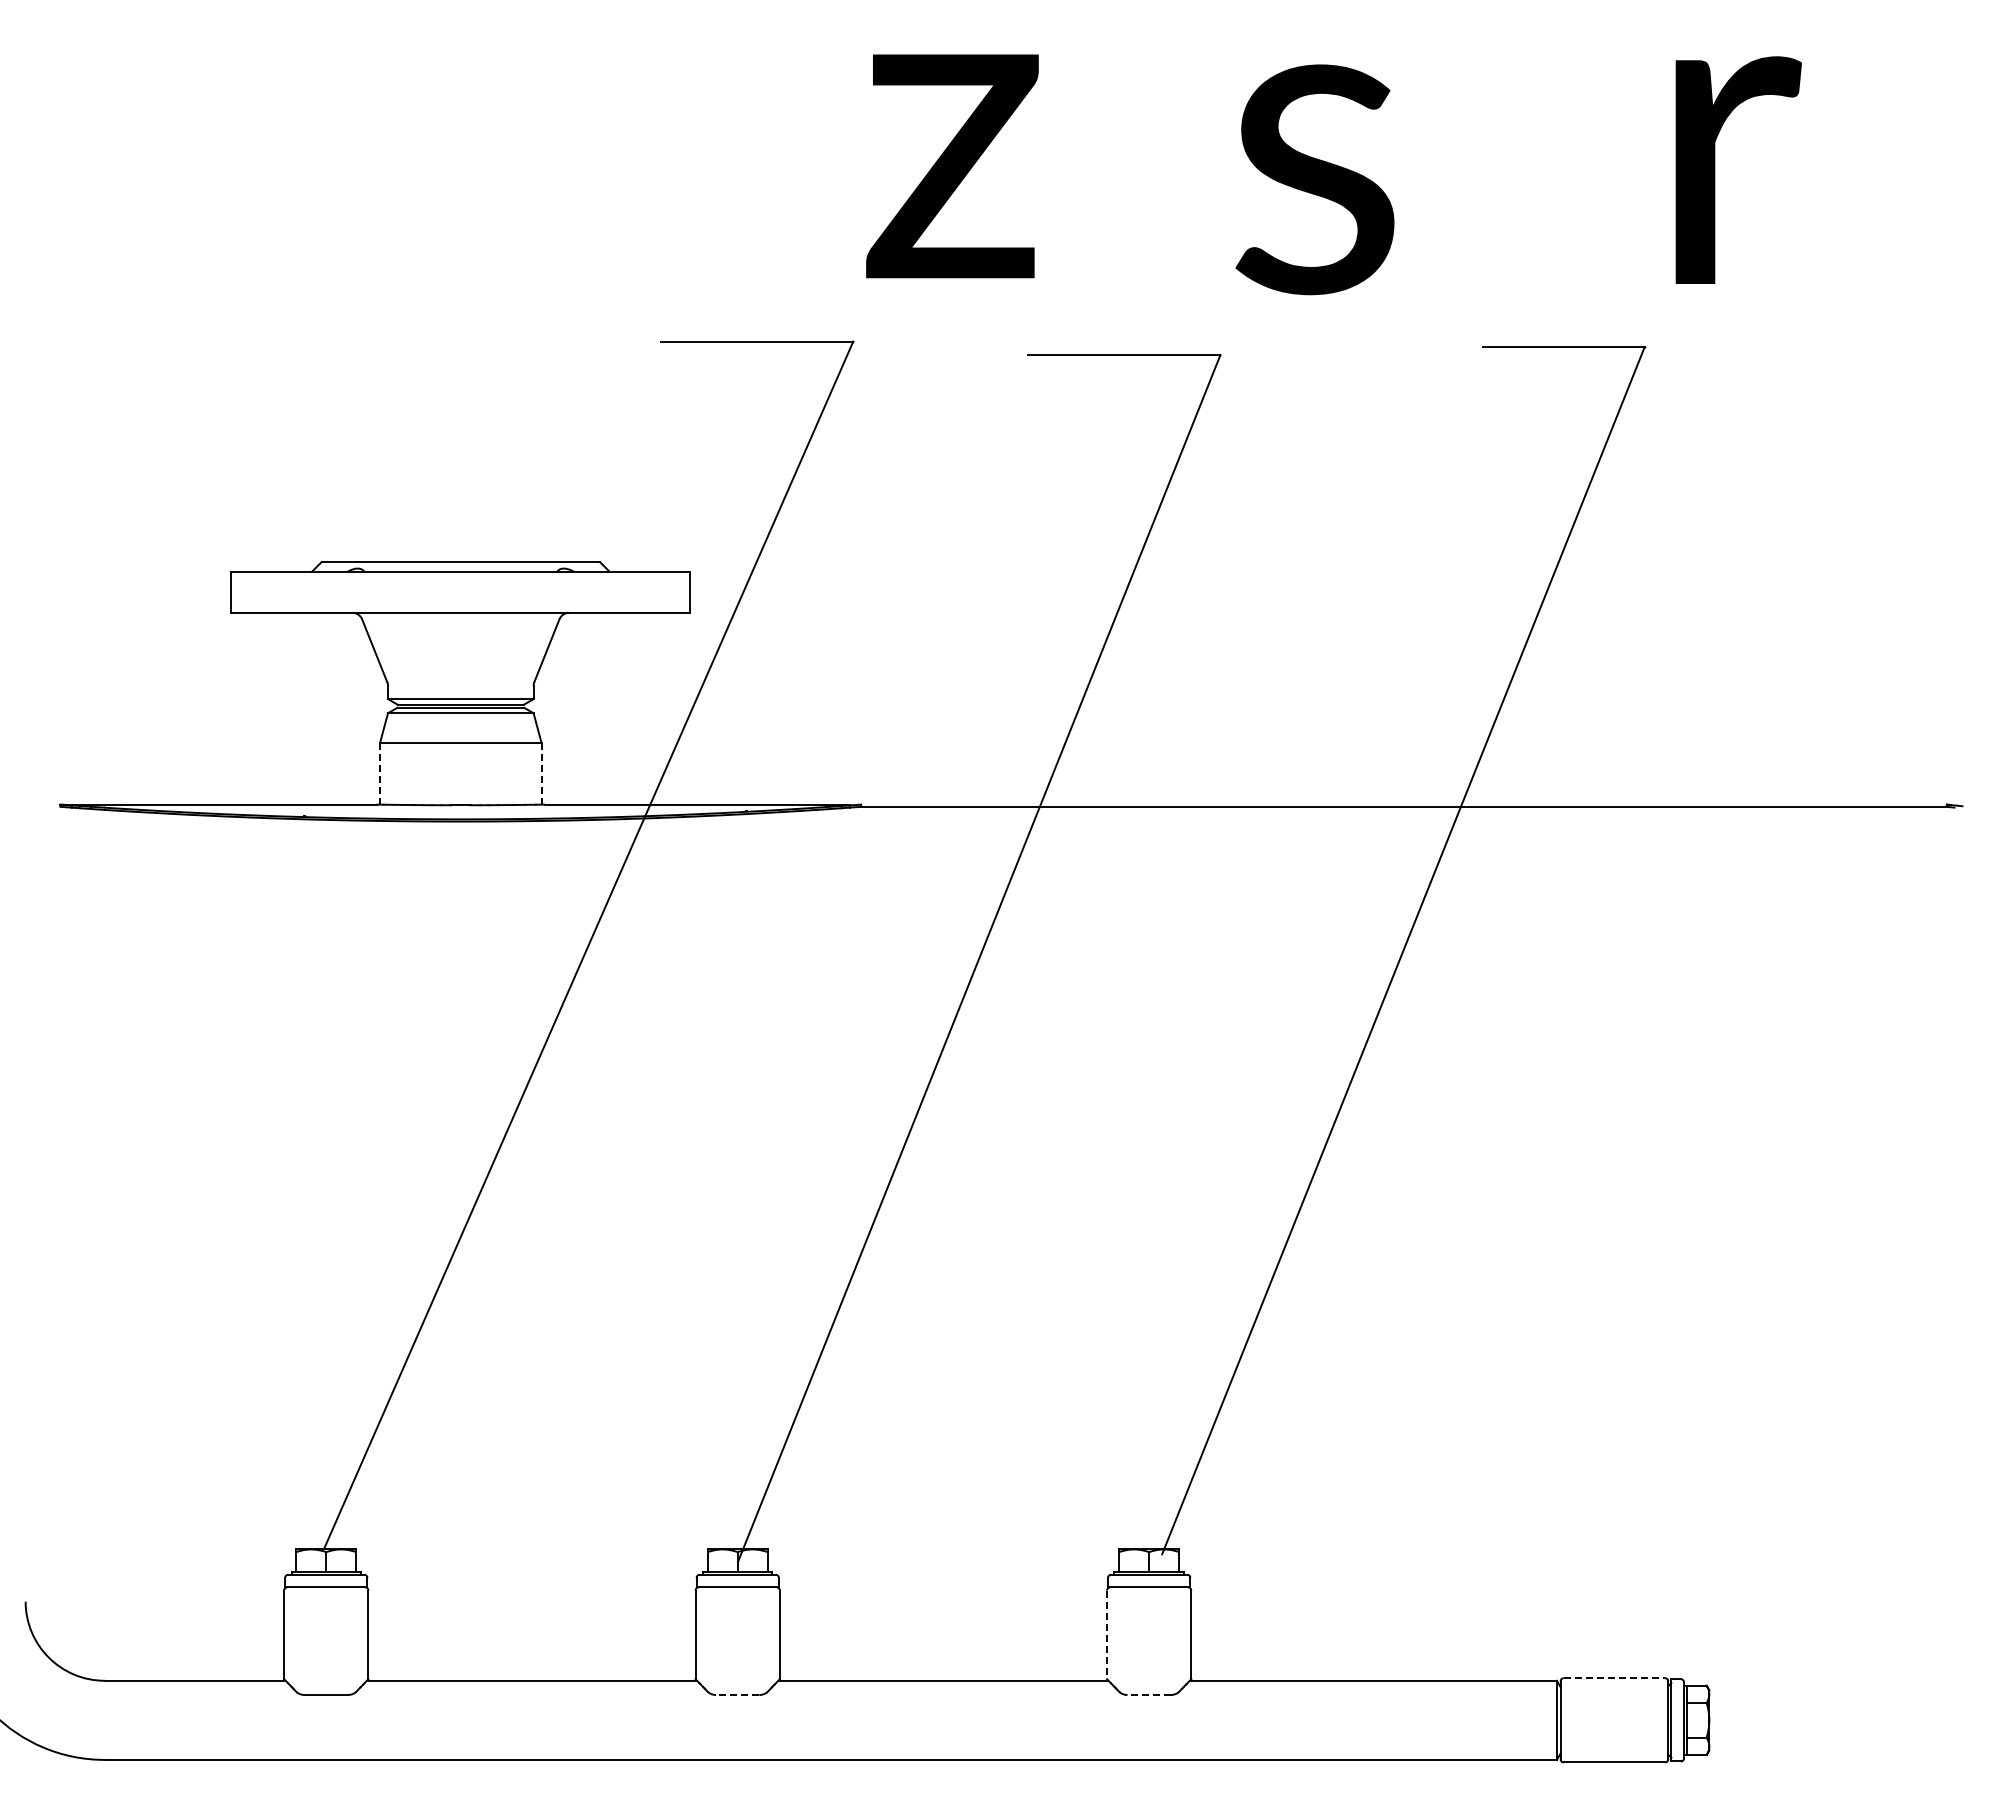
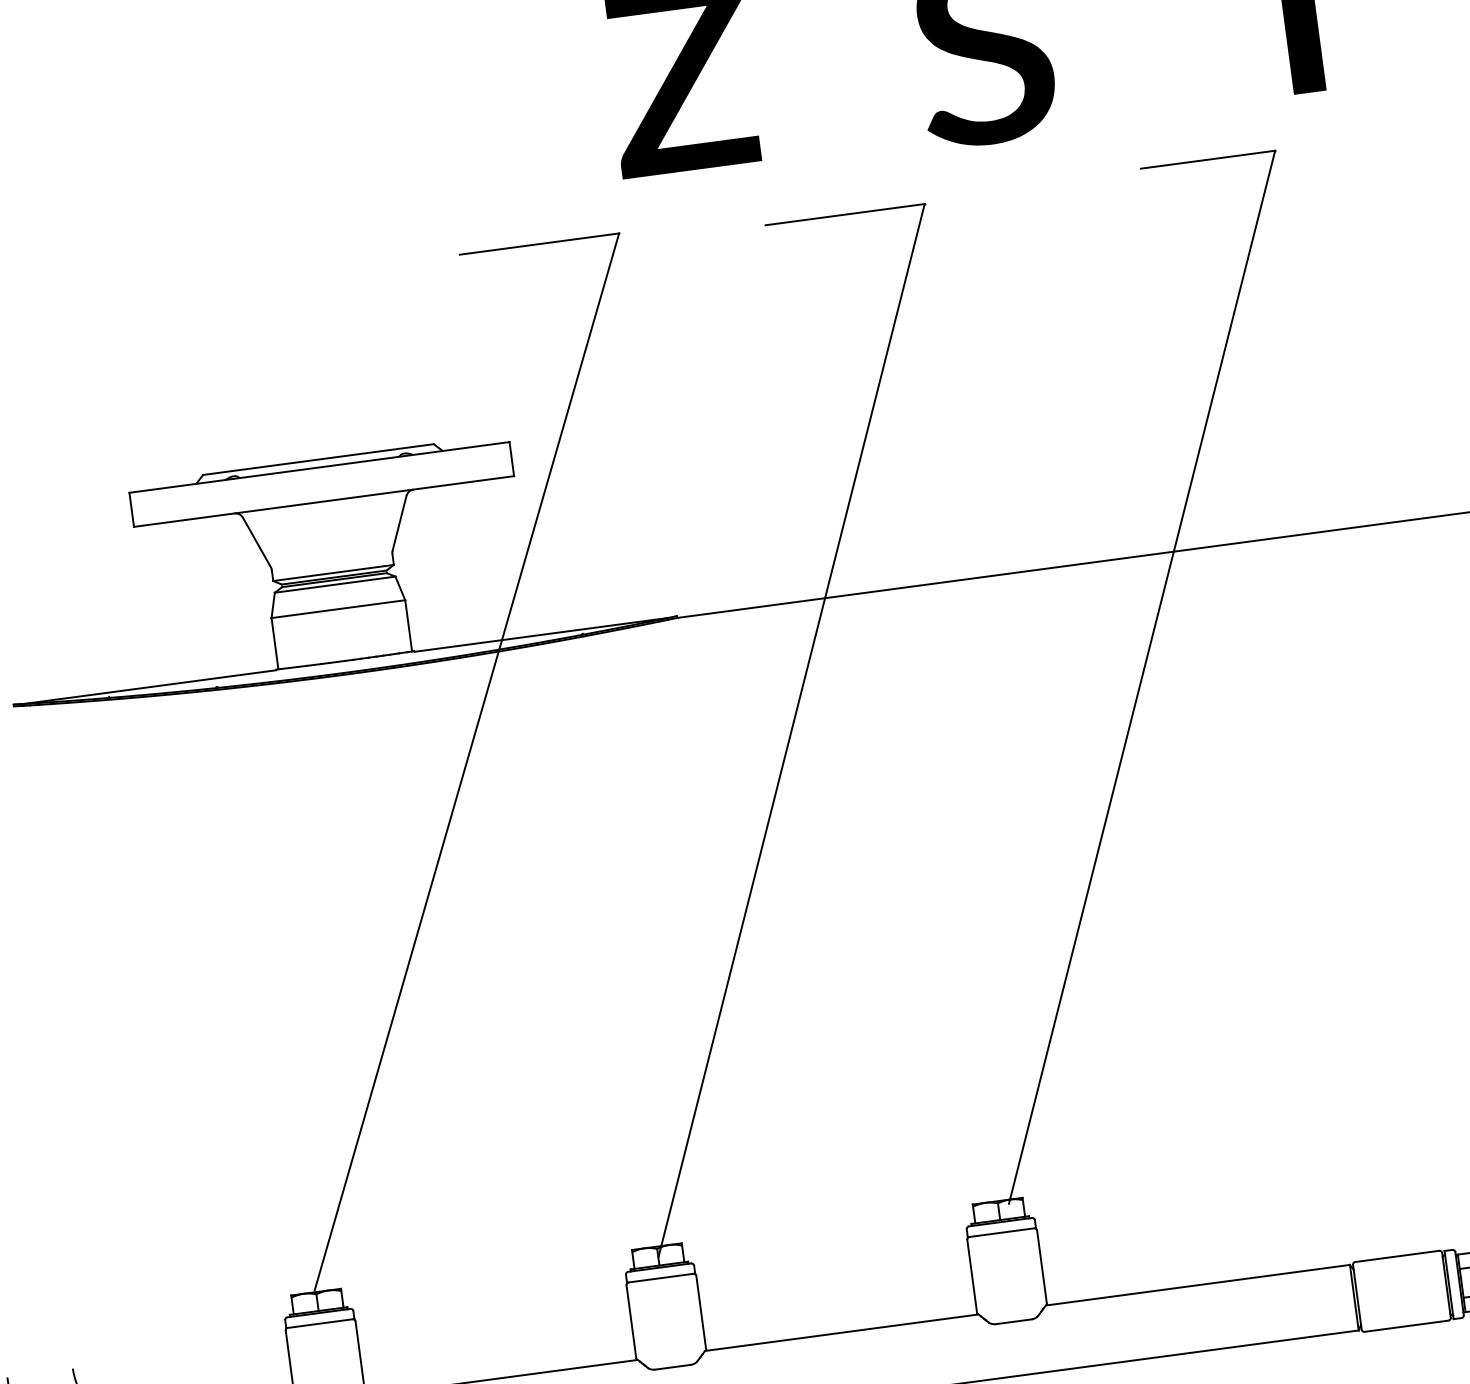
line: (380, 773) -> (275, 643), dashed -> solid
line: (541, 773) -> (408, 625), dashed -> solid
line: (1107, 1635) -> (972, 1277), dashed -> solid
line: (1614, 1678) -> (1397, 1256), dashed -> solid
line: (737, 1695) -> (672, 1367), dashed -> solid
line: (1149, 1695) -> (1014, 1322), dashed -> solid

